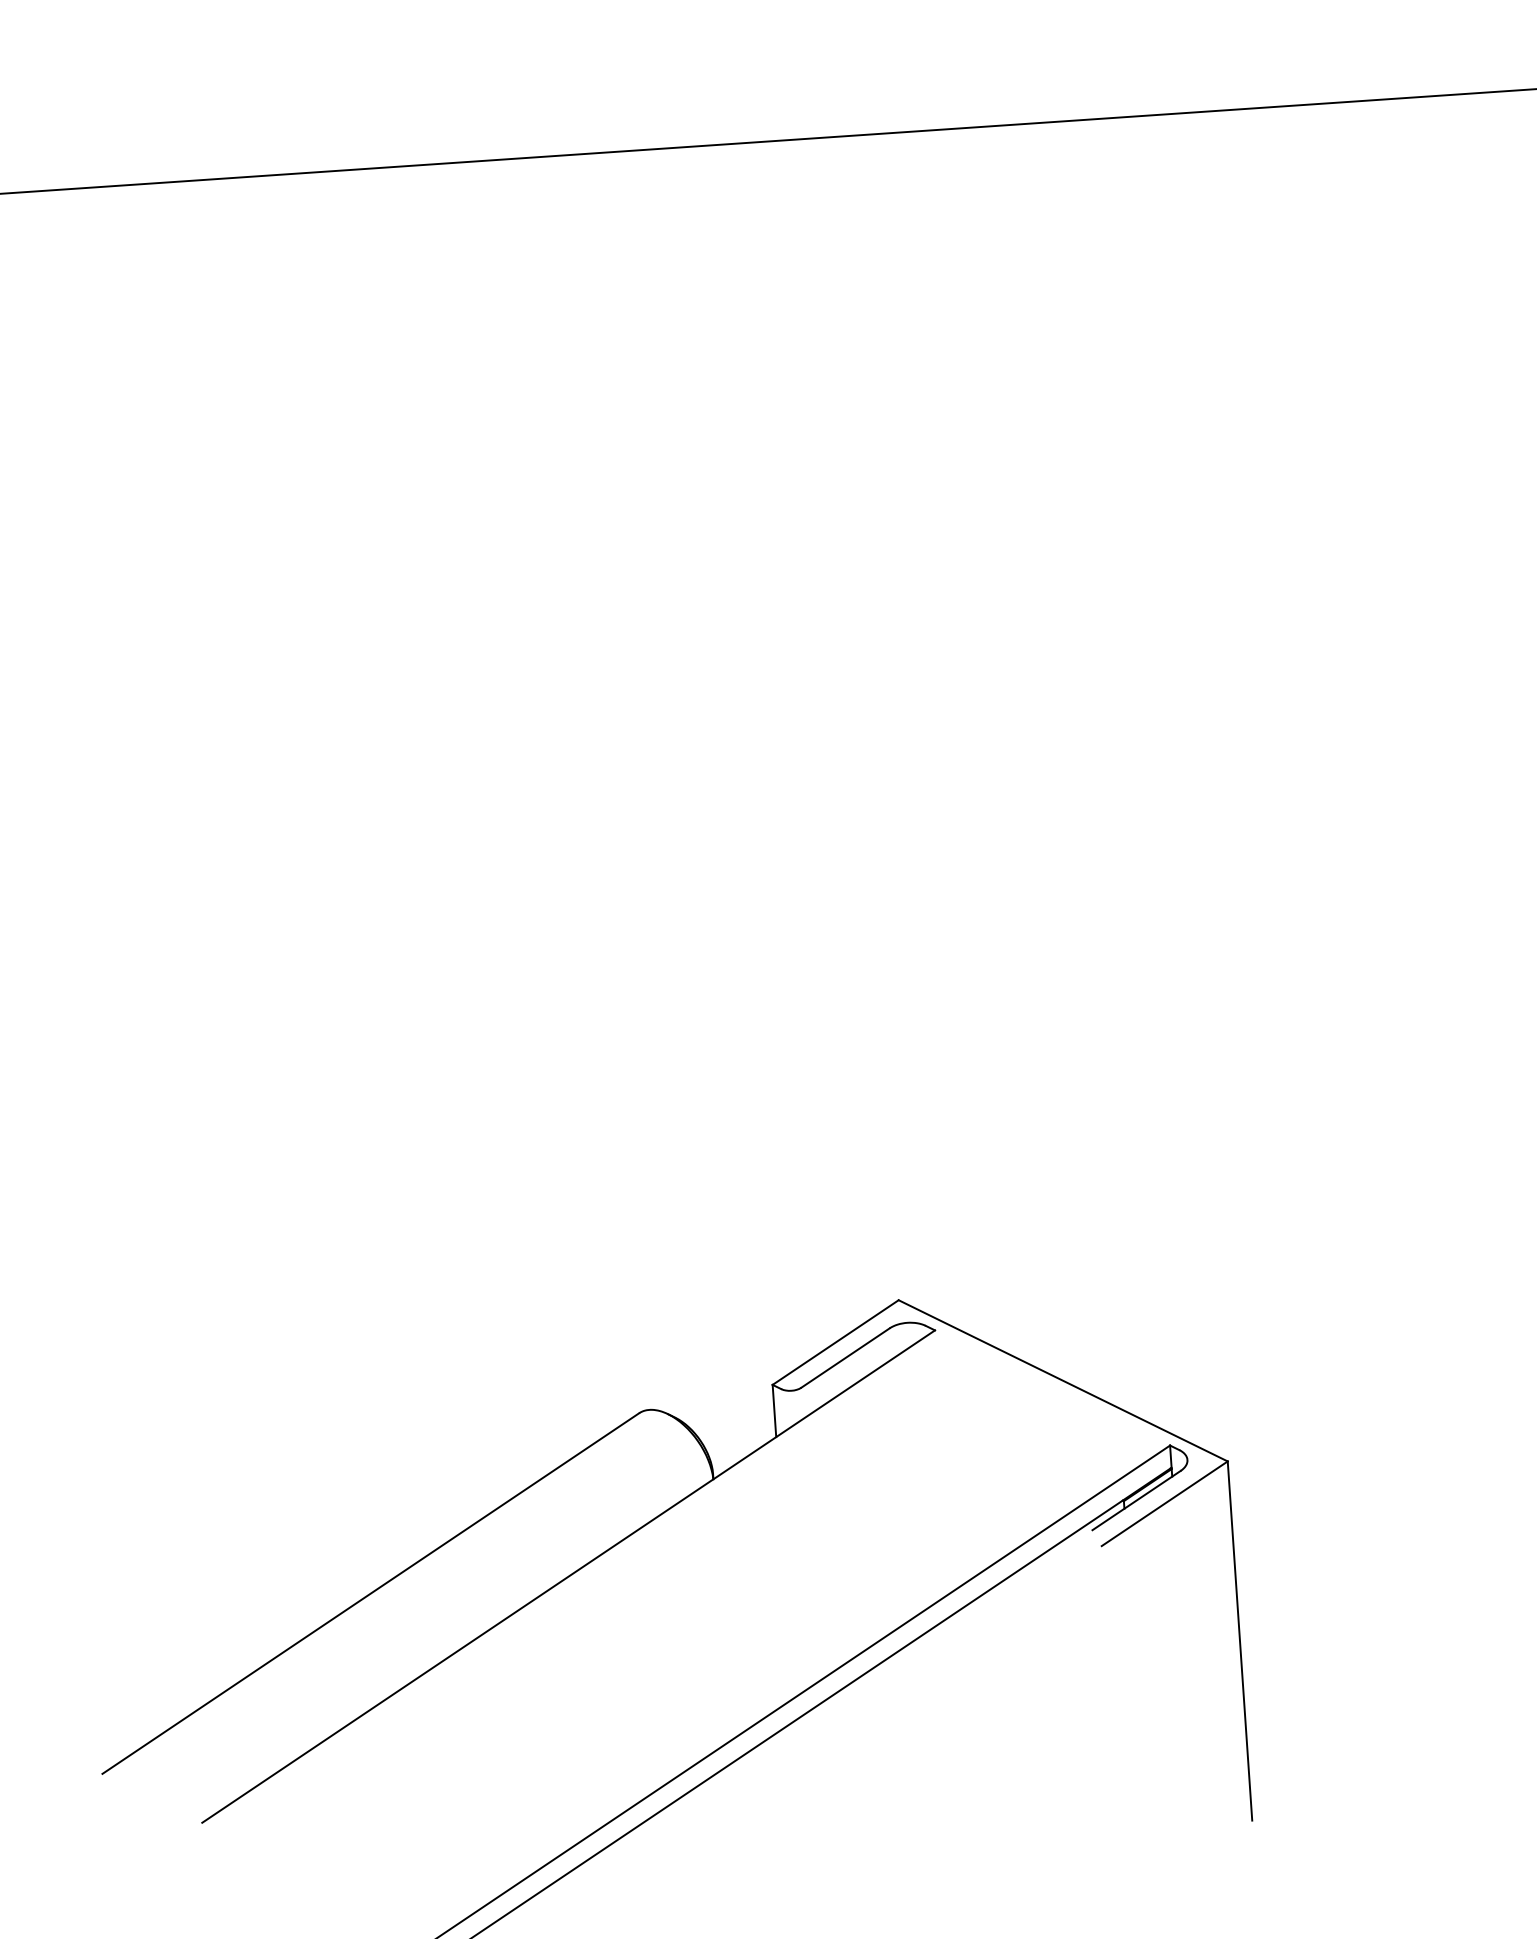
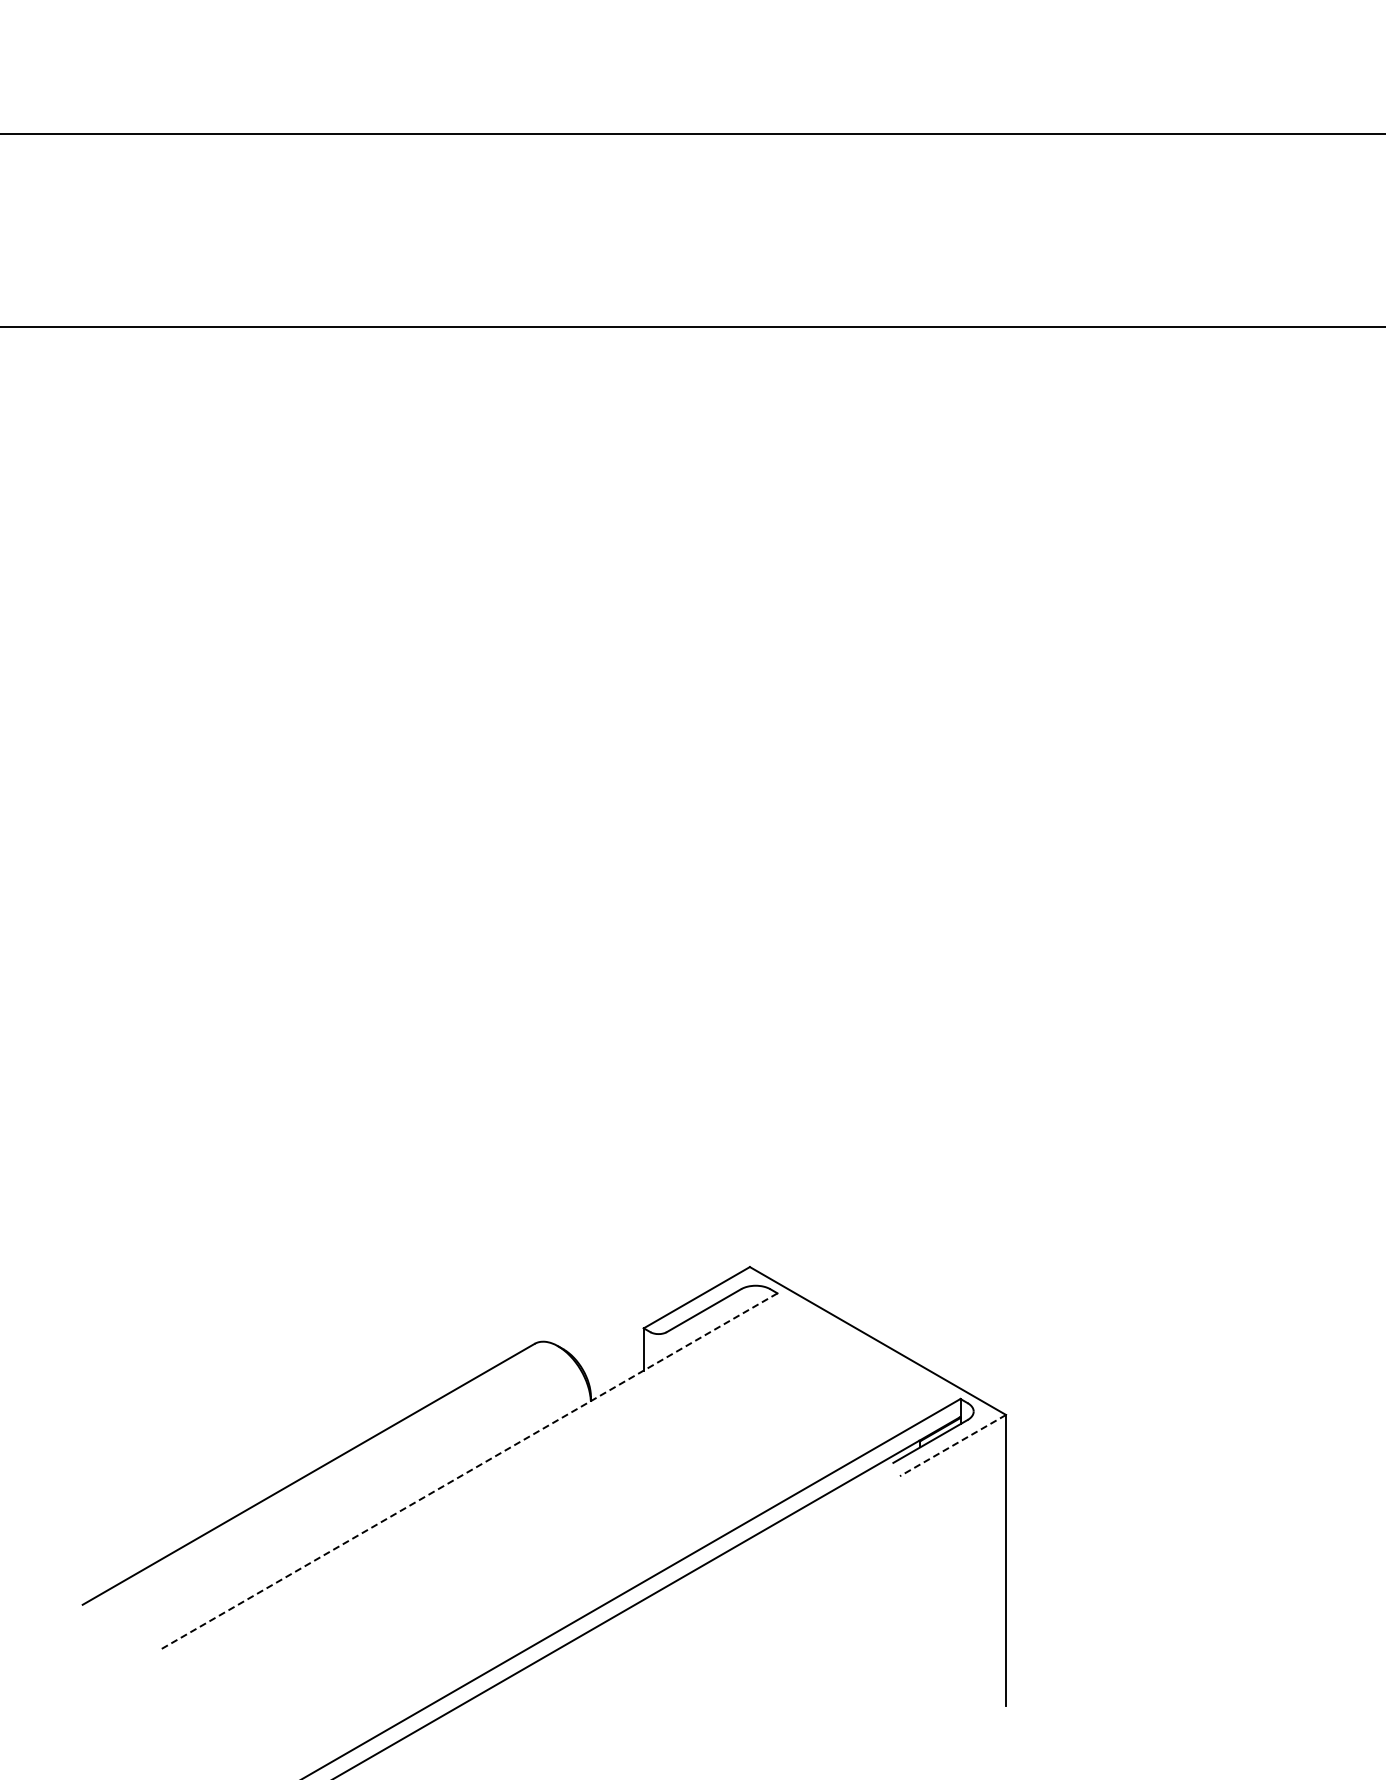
line: (1164, 1503) -> (952, 1445), solid -> dashed
line: (568, 1576) -> (468, 1471), solid -> dashed

